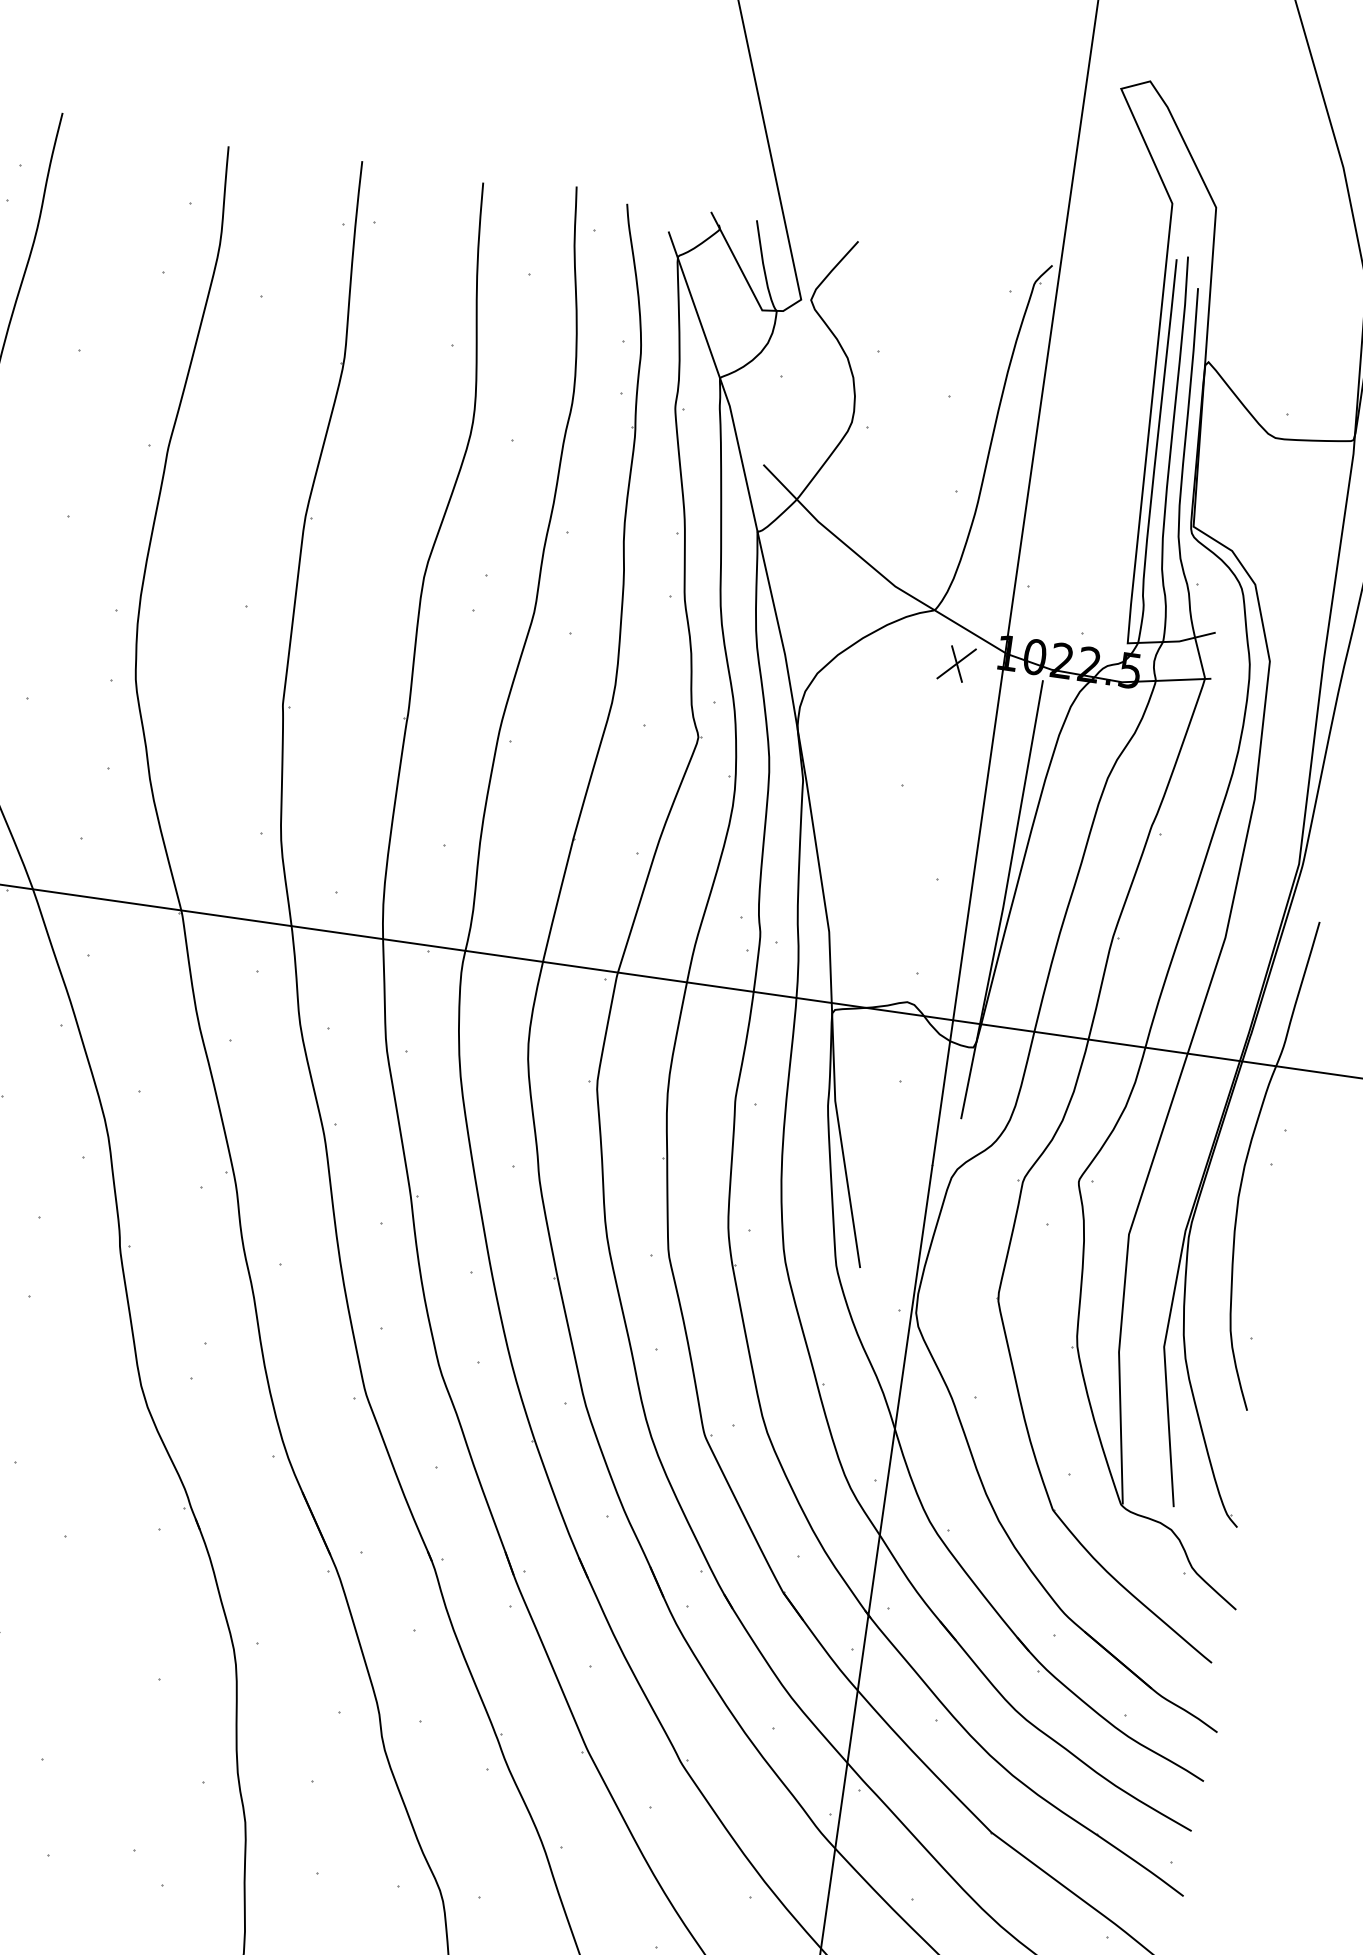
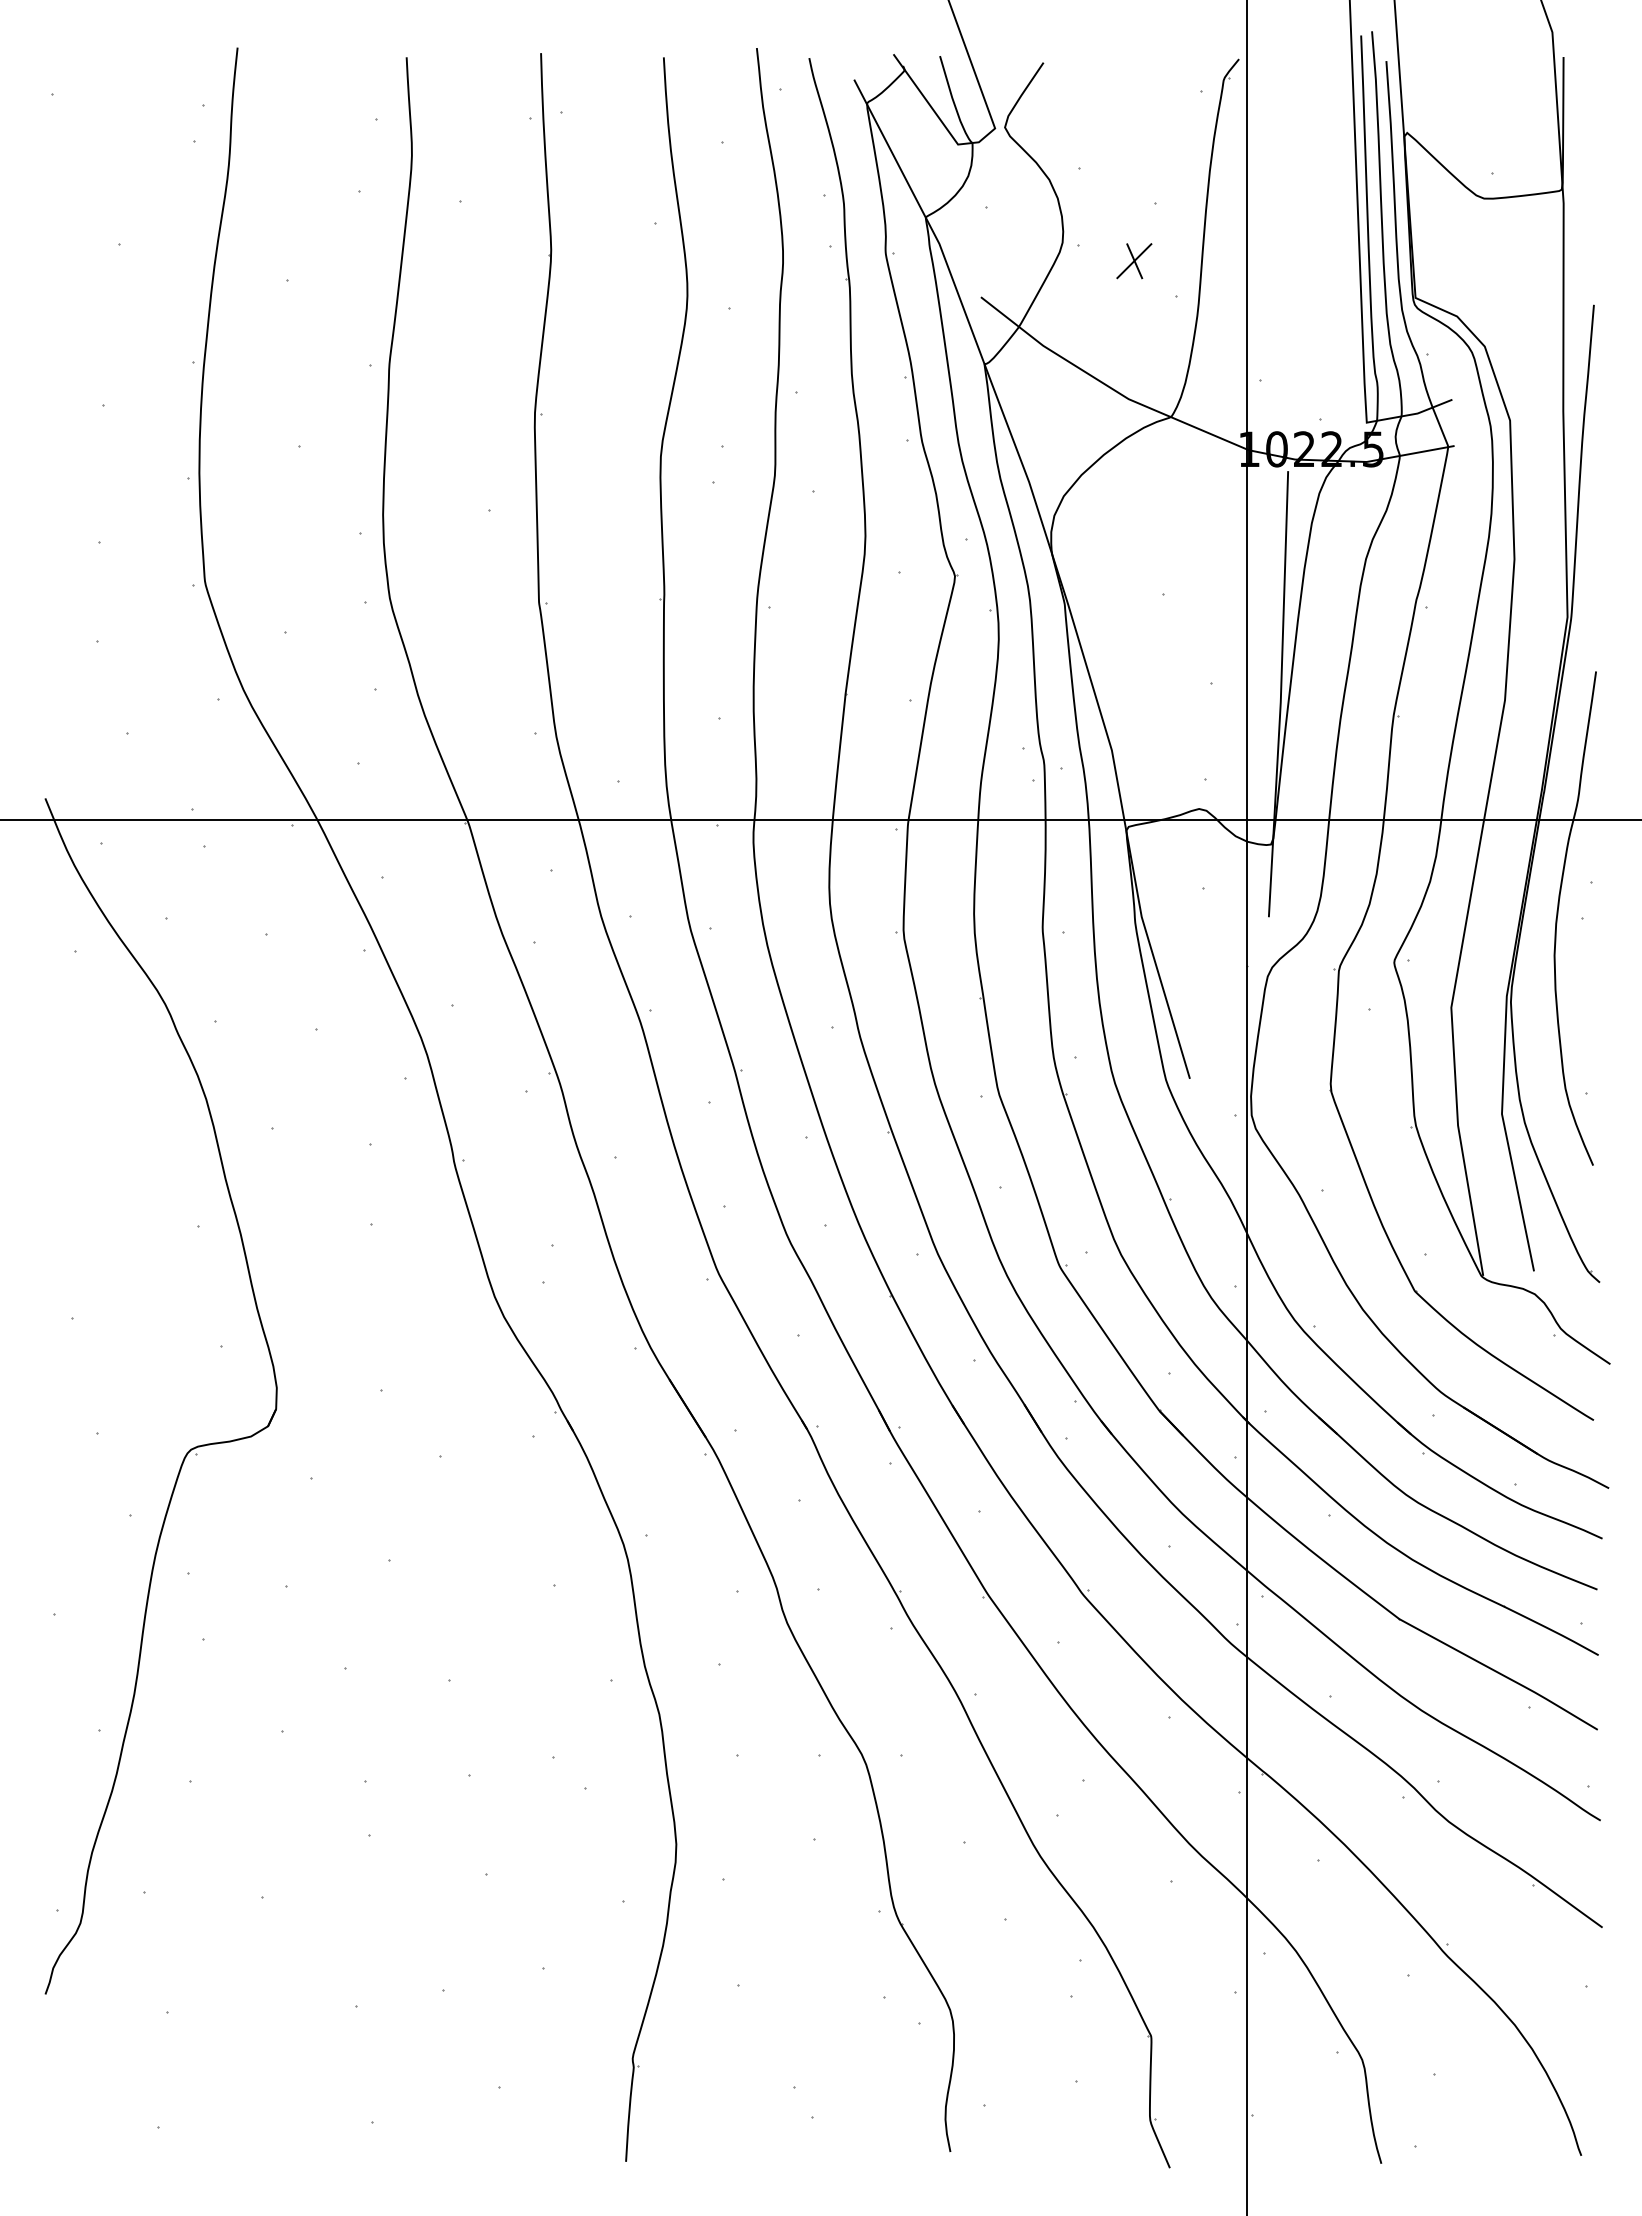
part: (956, 664) -> (1134, 261), moved

